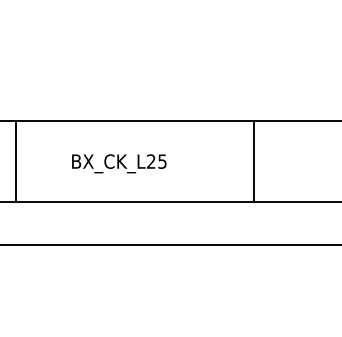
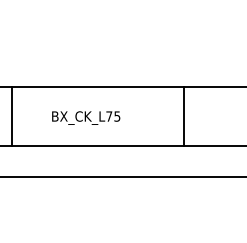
text: (151, 161) -> (109, 116), BX_CK_L25 -> BX_CK_L75

